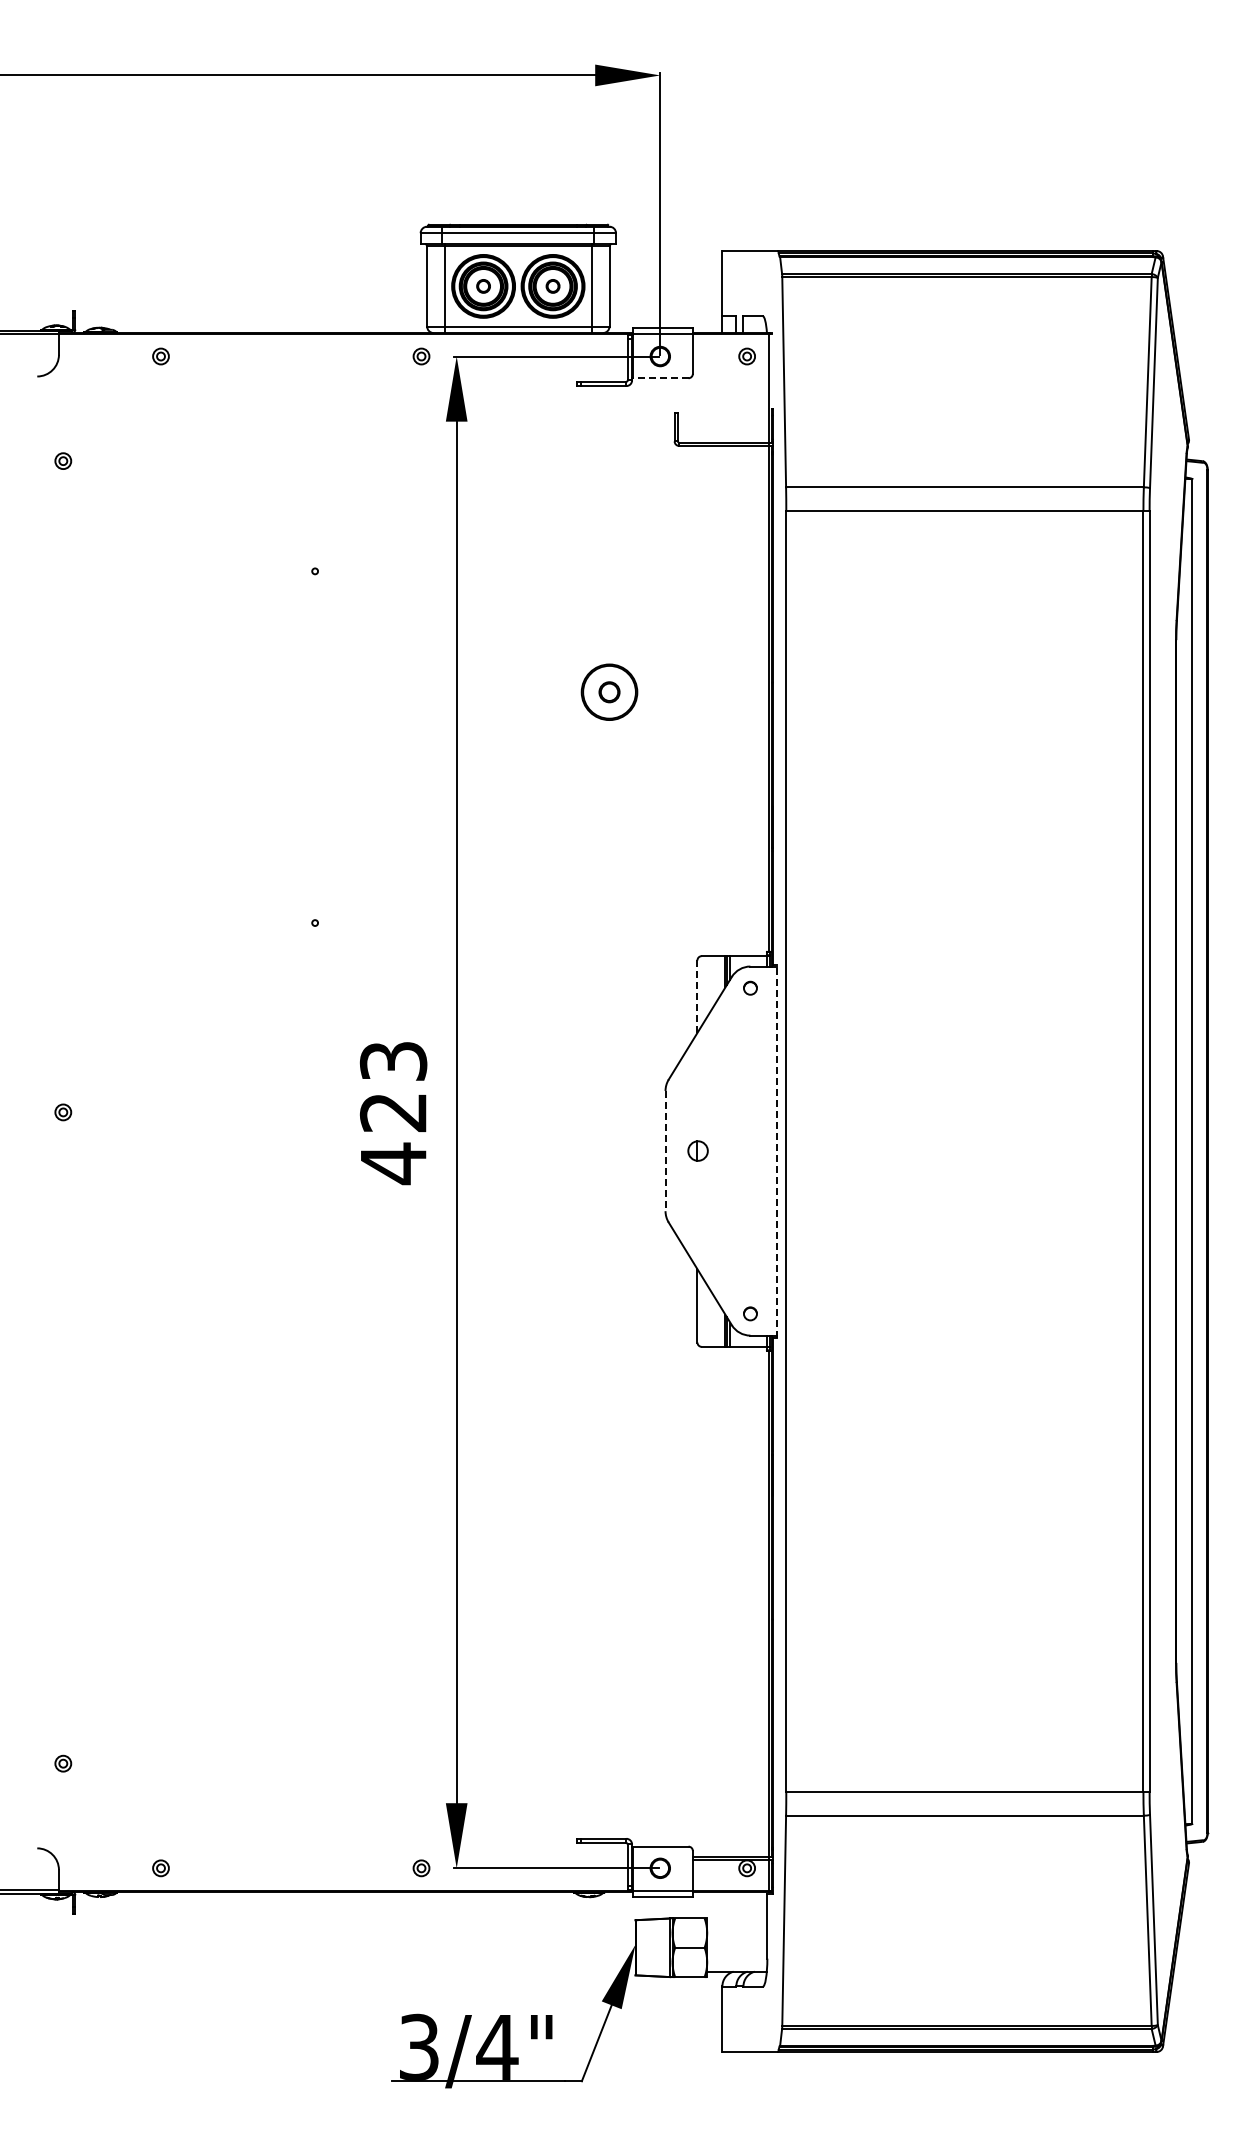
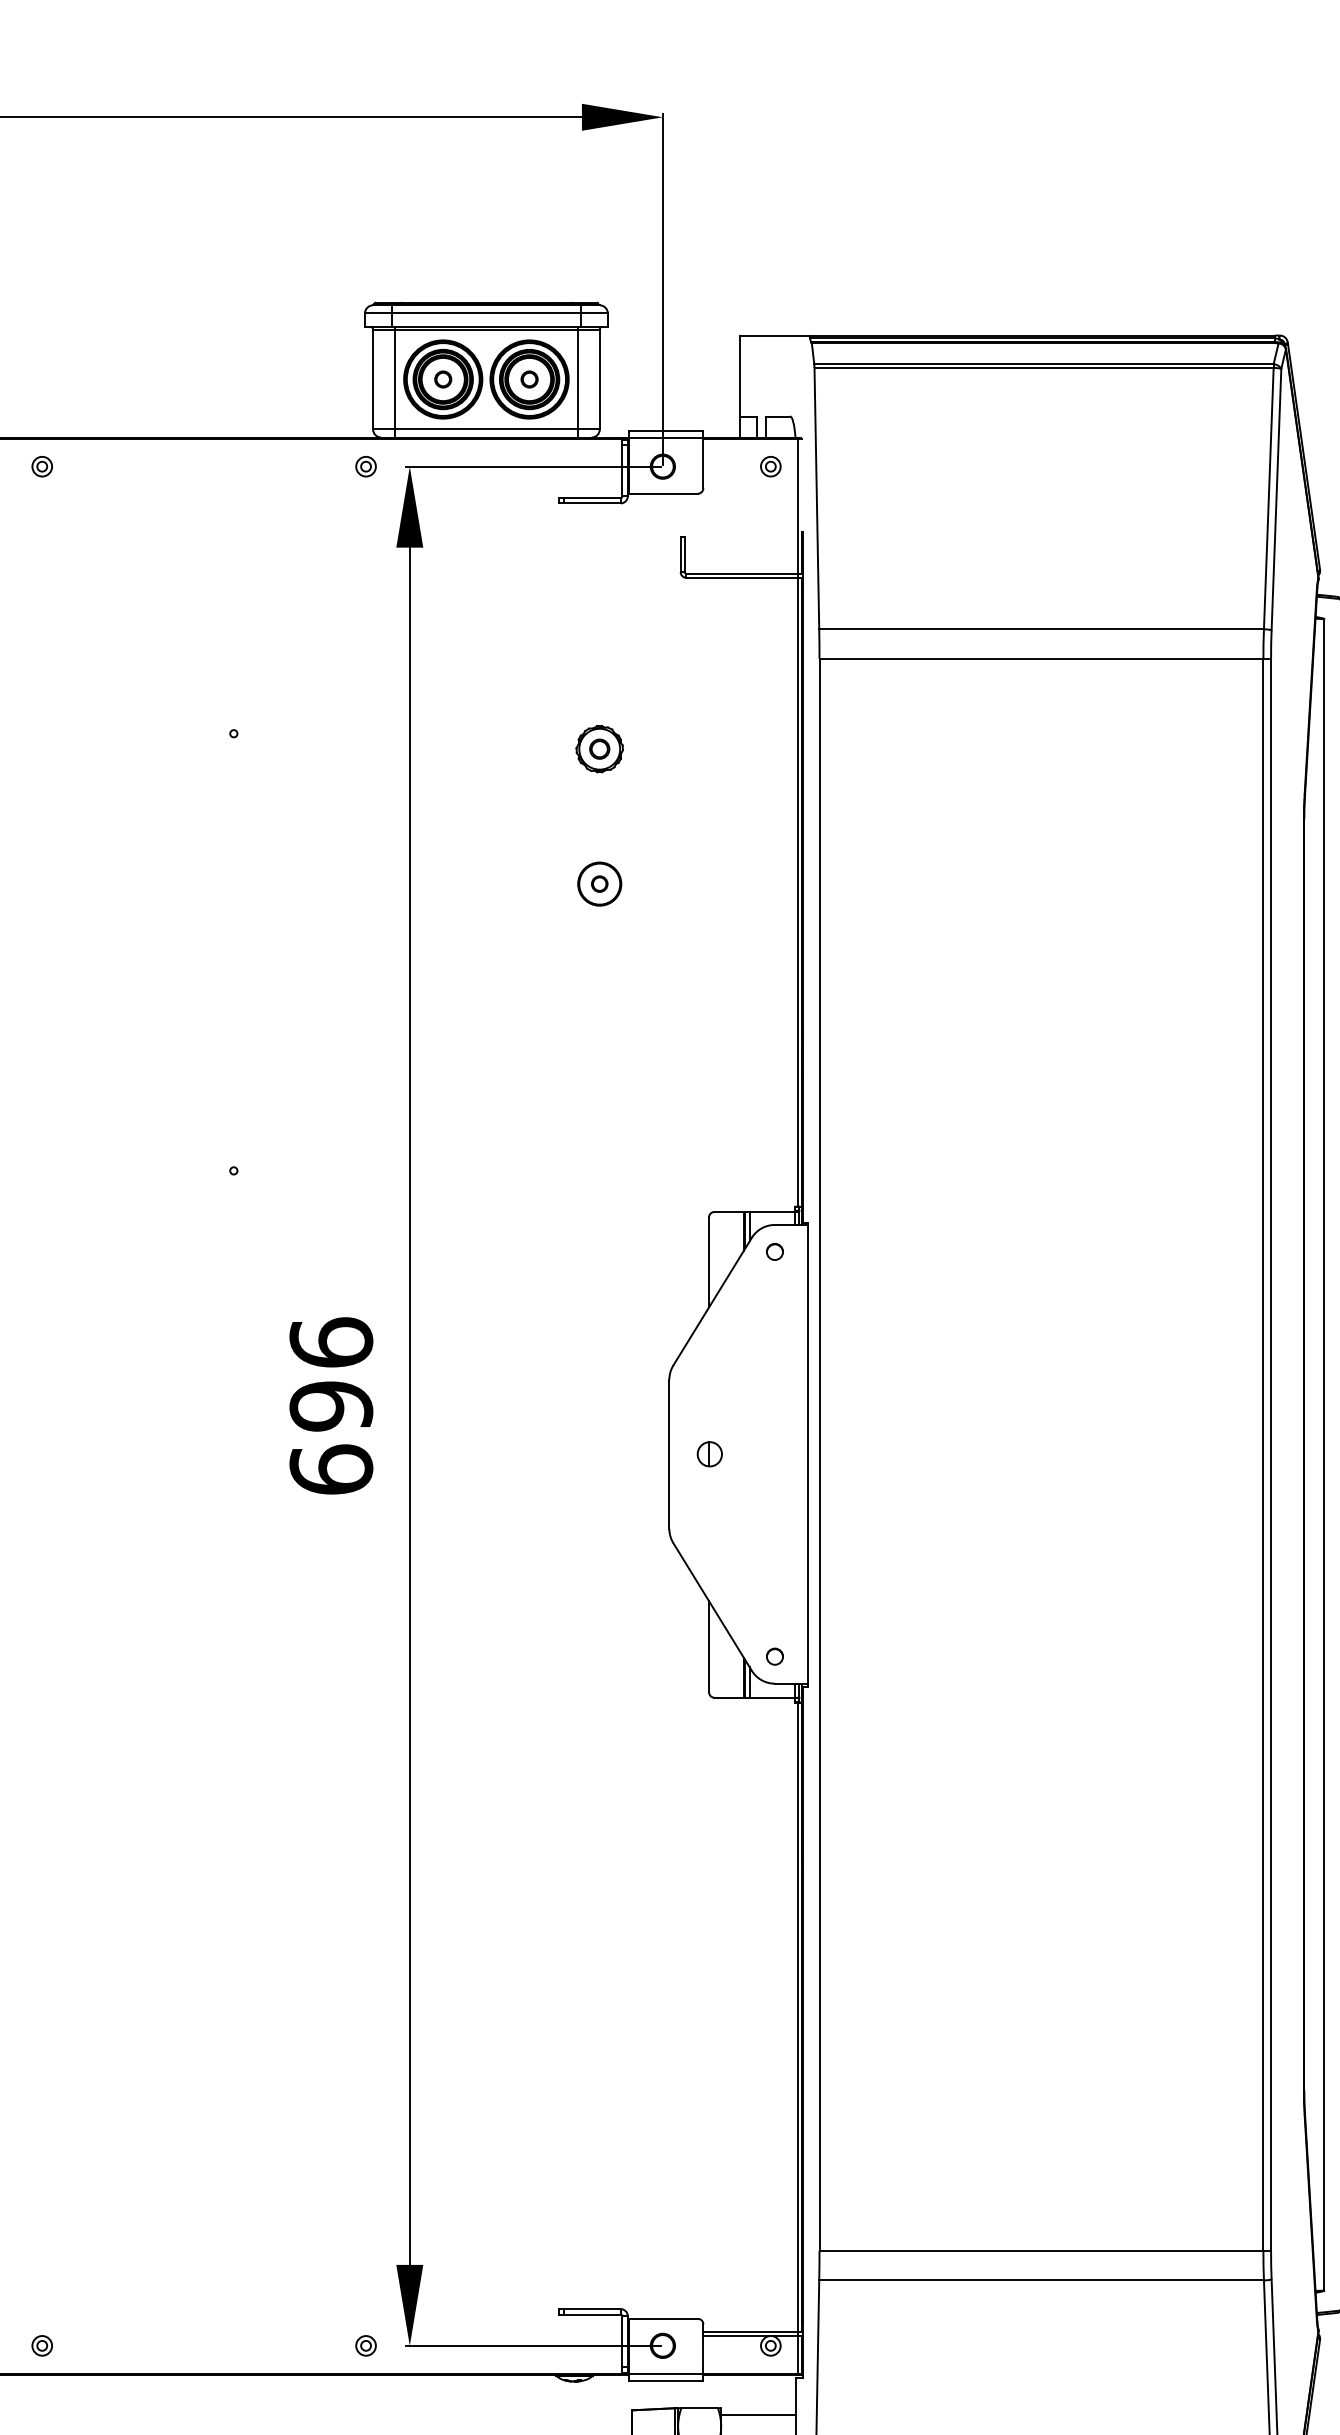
line: (660, 378) -> (663, 493), dashed -> solid
part: (609, 583) -> (599, 748), added
part: (609, 692) -> (599, 884), size x0.62
line: (697, 996) -> (709, 1262), dashed -> solid
text: (393, 1112) -> (331, 1406), 423 -> 696
line: (665, 1151) -> (669, 1454), dashed -> solid
line: (777, 1151) -> (808, 1454), dashed -> solid
line: (737, 1923) -> (758, 2414), added

